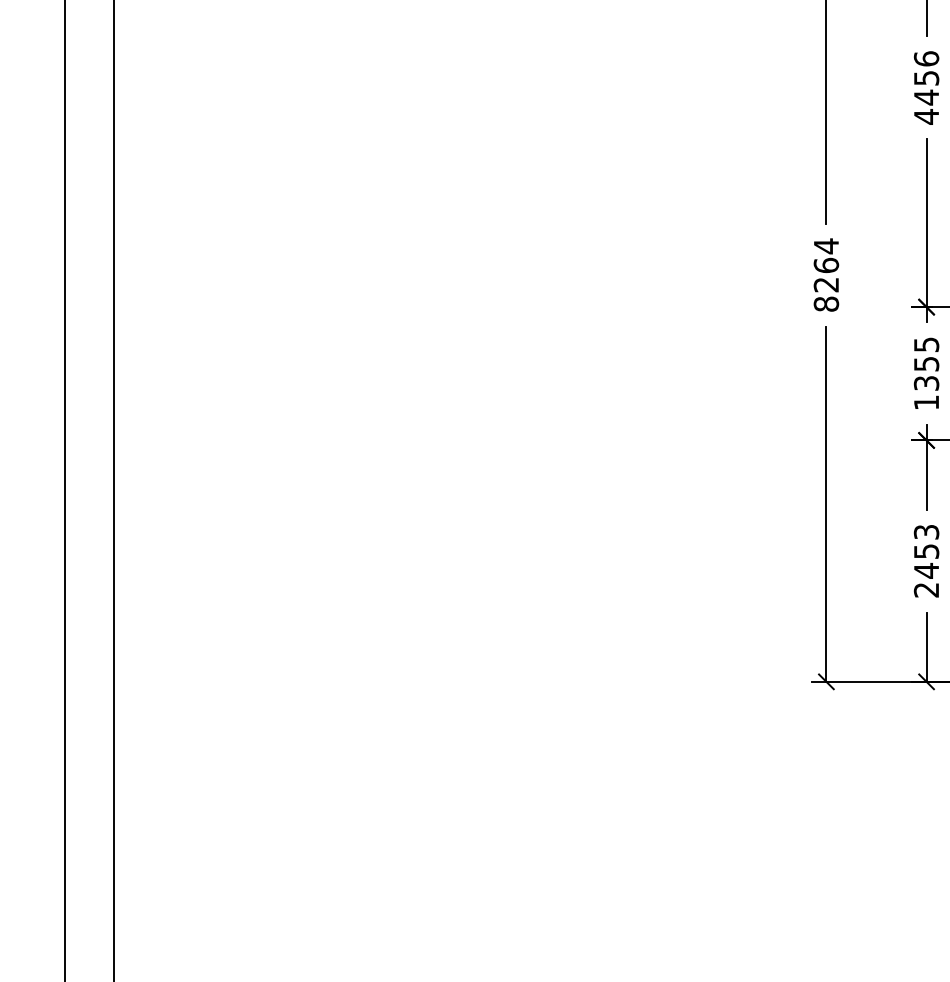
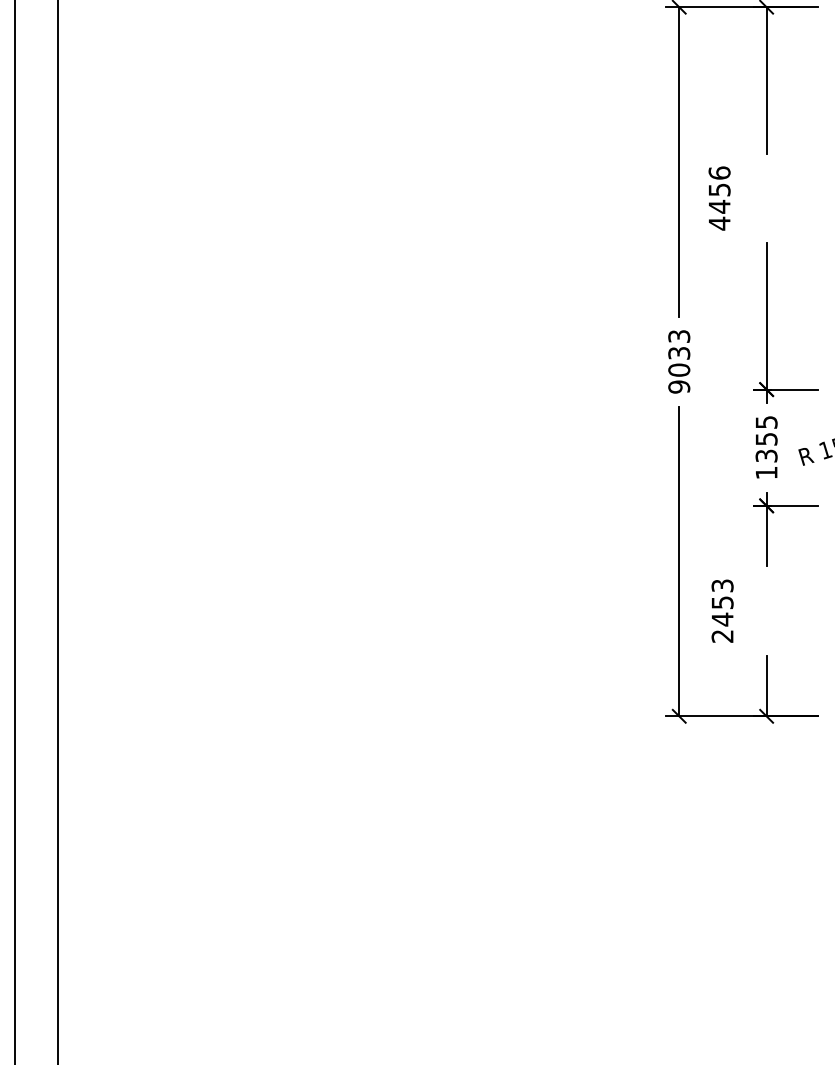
text: (926, 88) -> (719, 198), moved
text: (826, 274) -> (679, 361), 8264 -> 9033
text: (926, 560) -> (722, 610), moved

